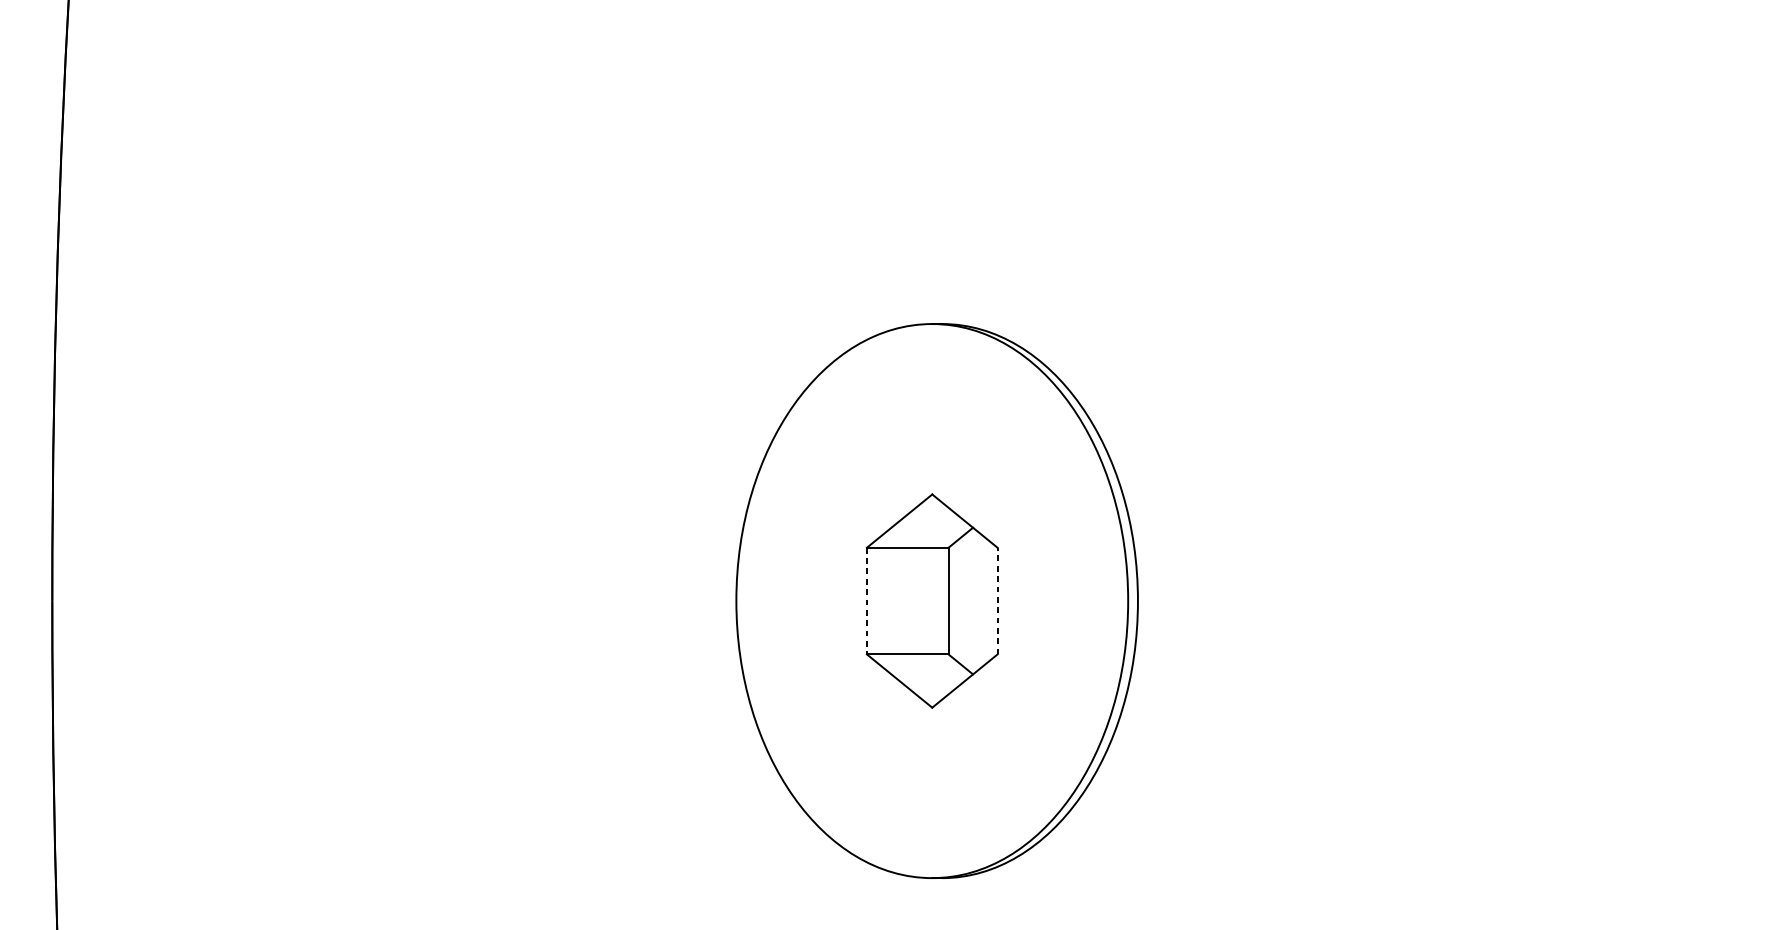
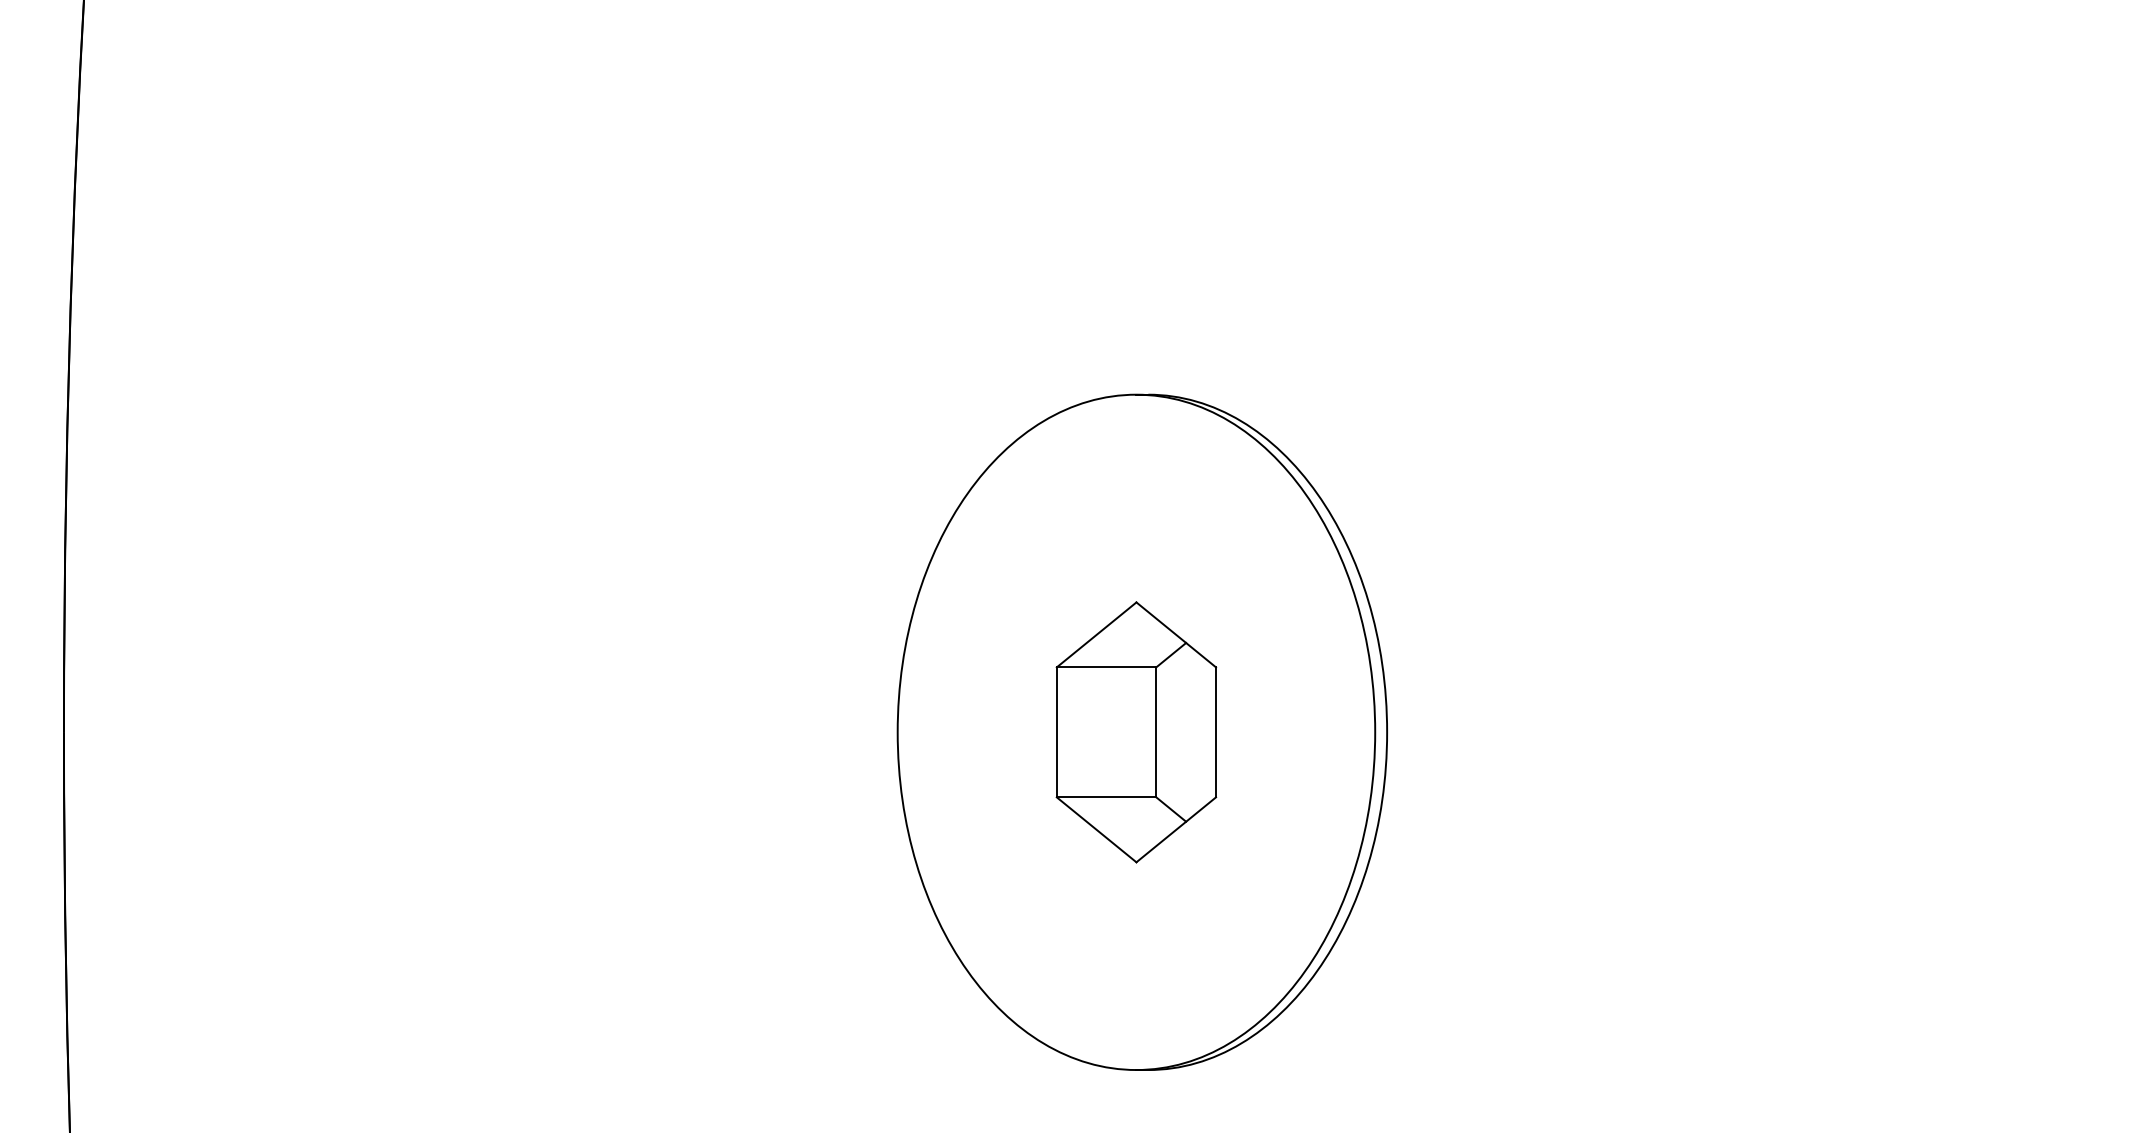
line: (866, 601) -> (1056, 732), dashed -> solid
line: (997, 601) -> (1216, 732), dashed -> solid

